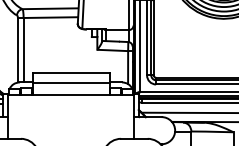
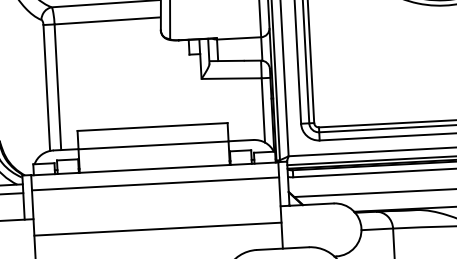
line: (70, 102) -> (154, 184), added
line: (70, 125) -> (156, 229), added

